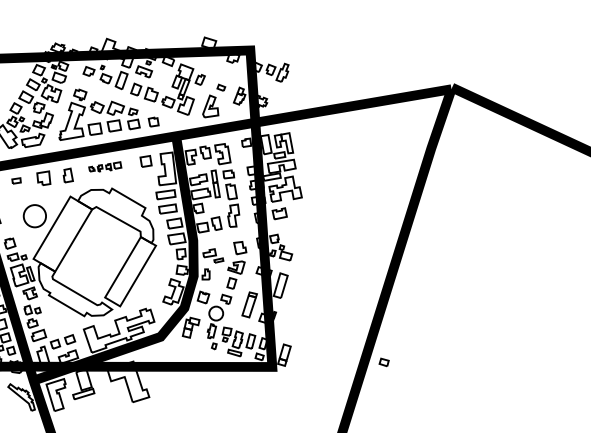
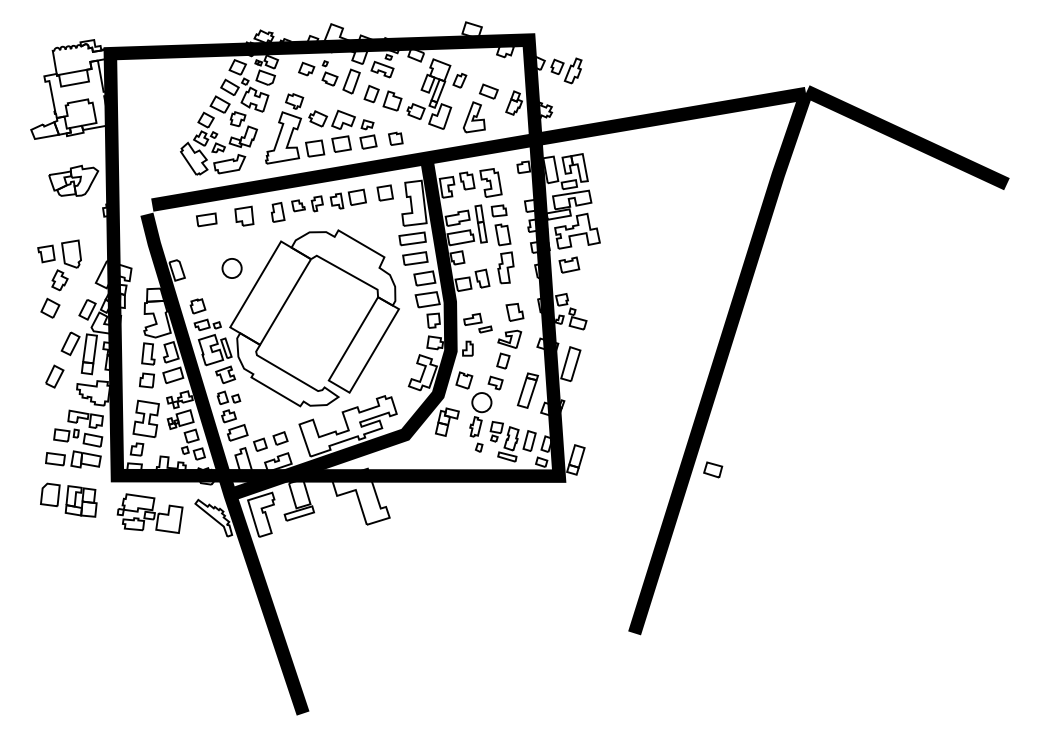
part: (221, 87) -> (488, 91), size x1.67
part: (104, 166) -> (328, 200), size x1.67
part: (16, 180) -> (206, 219), size x1.67
circle: (34, 216) -> (231, 268), size x0.62
part: (384, 362) -> (713, 469), size x1.43

